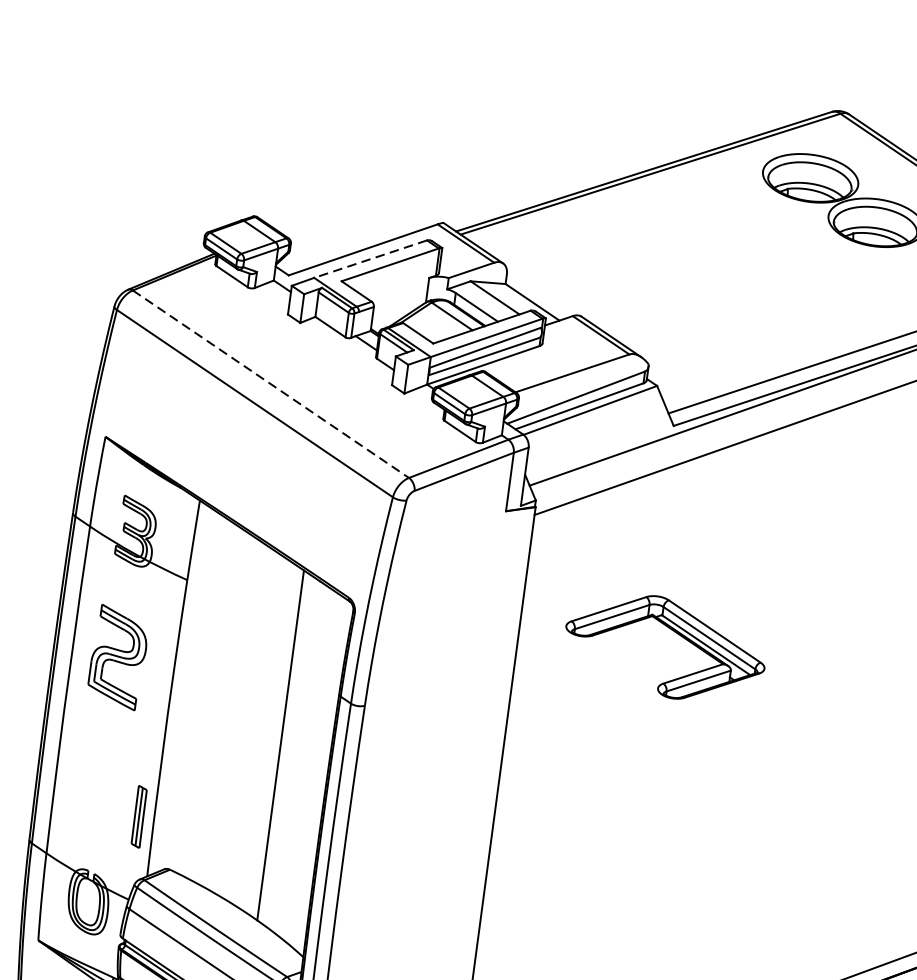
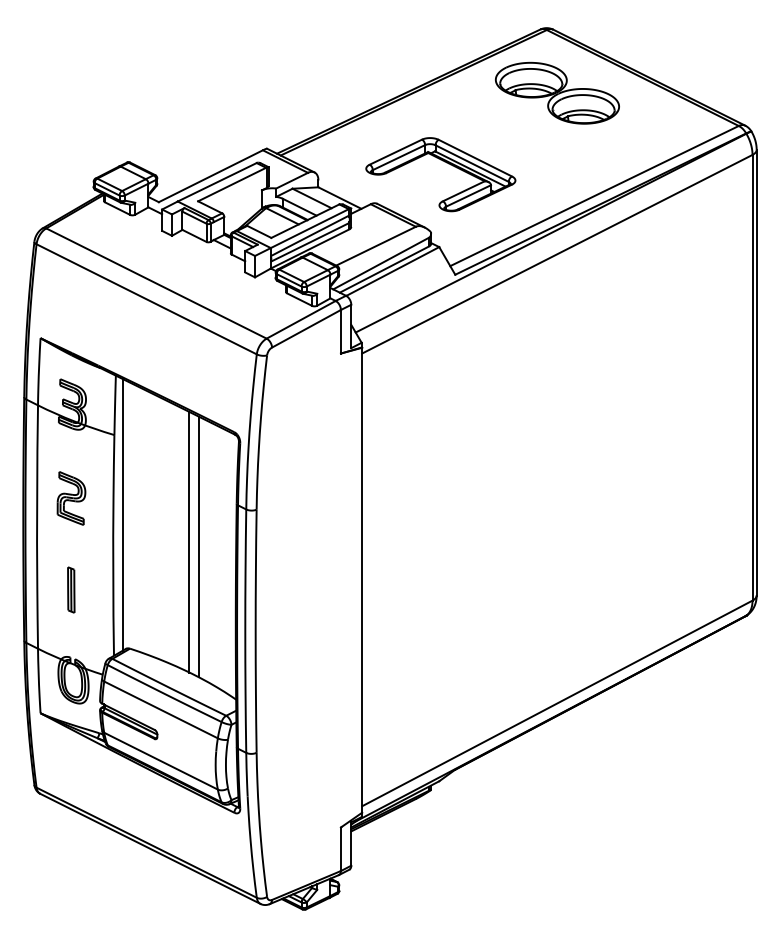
line: (370, 259) -> (217, 182), dashed -> solid
line: (270, 384) -> (156, 283), dashed -> solid
part: (674, 633) -> (446, 163), moved
part: (118, 657) -> (71, 498), size x0.71
line: (183, 688) -> (122, 514), added
line: (269, 736) -> (189, 541), added
part: (139, 816) -> (71, 589), moved

